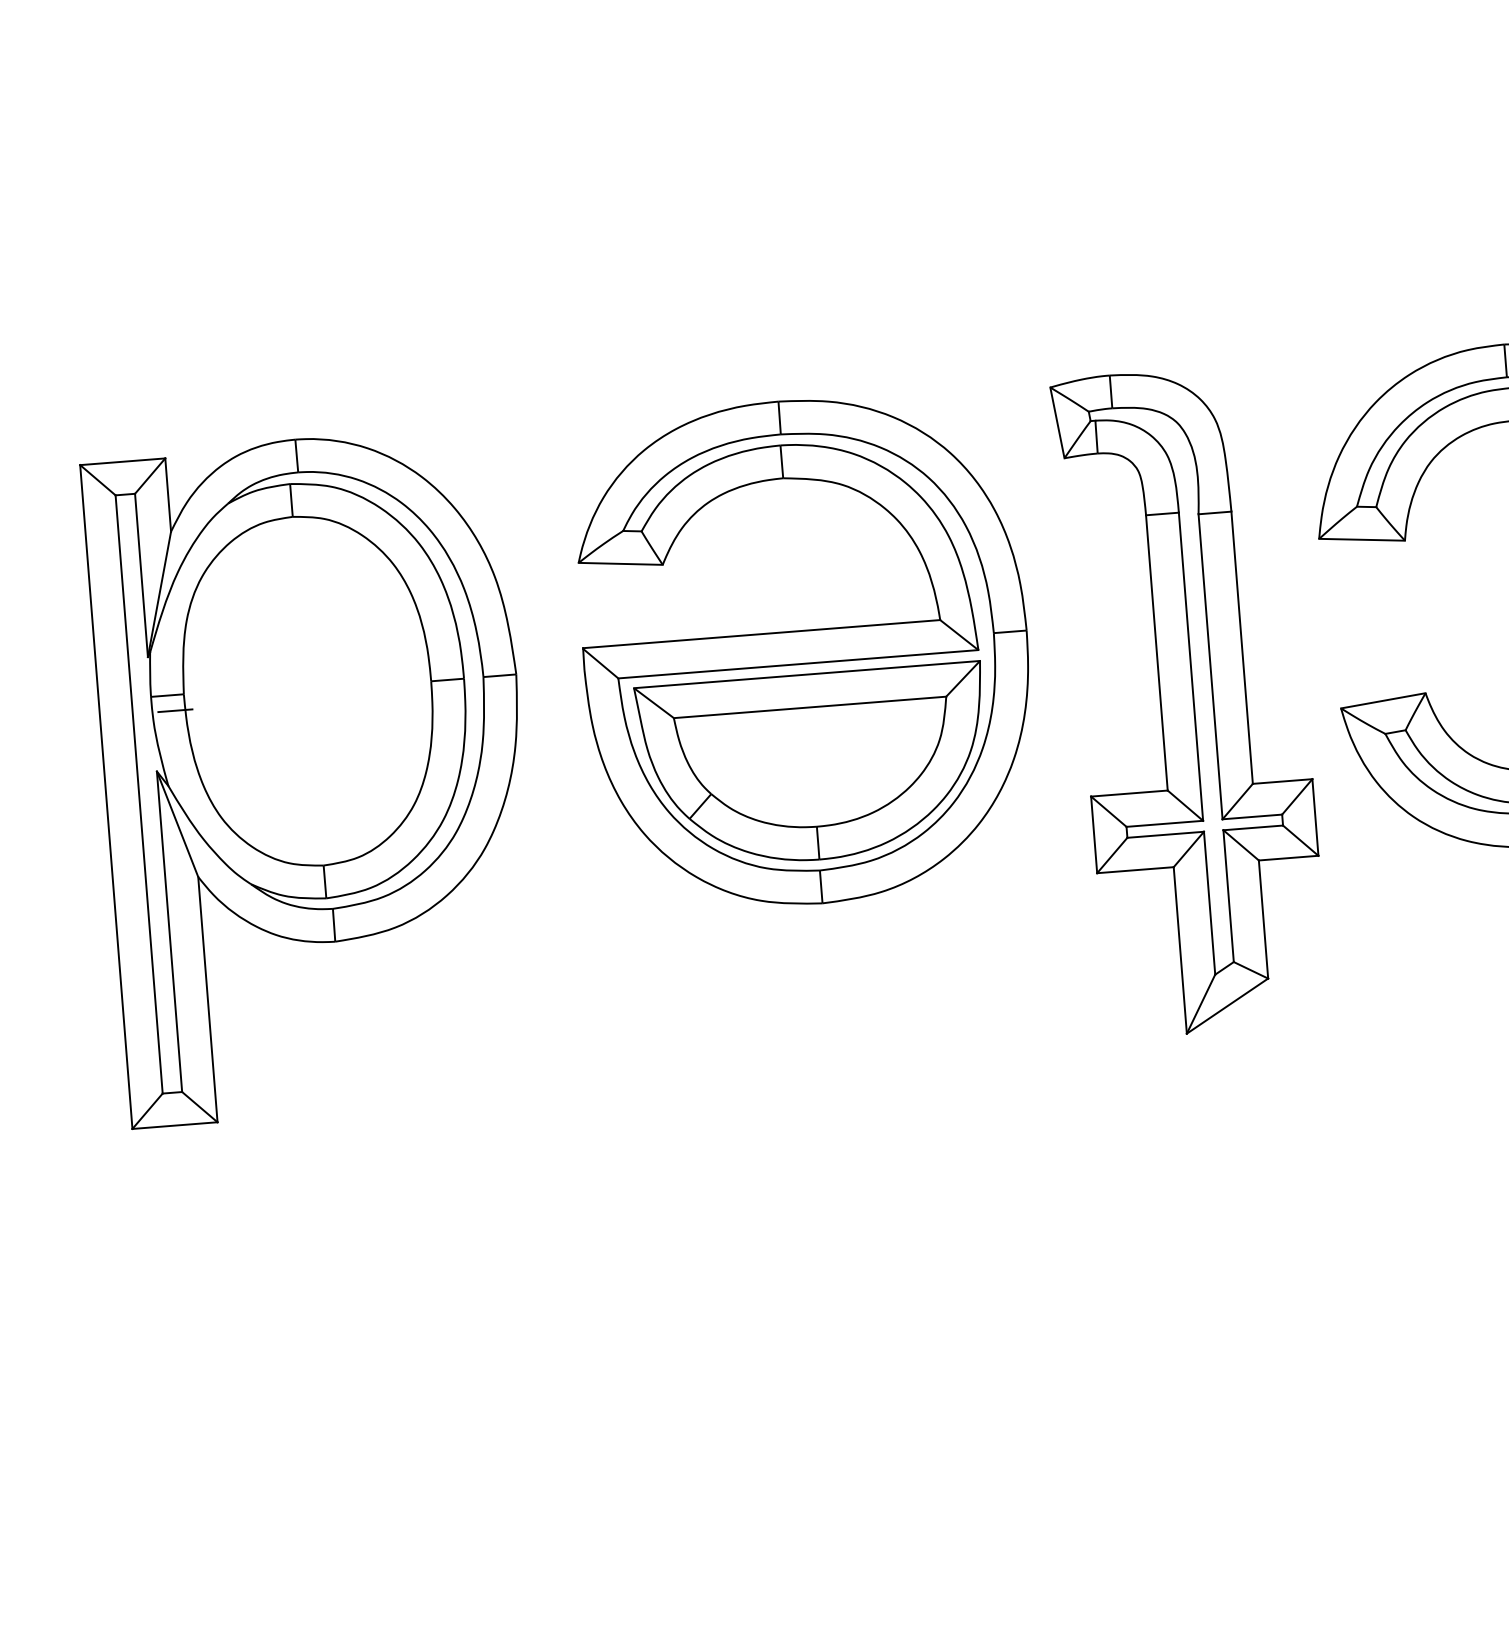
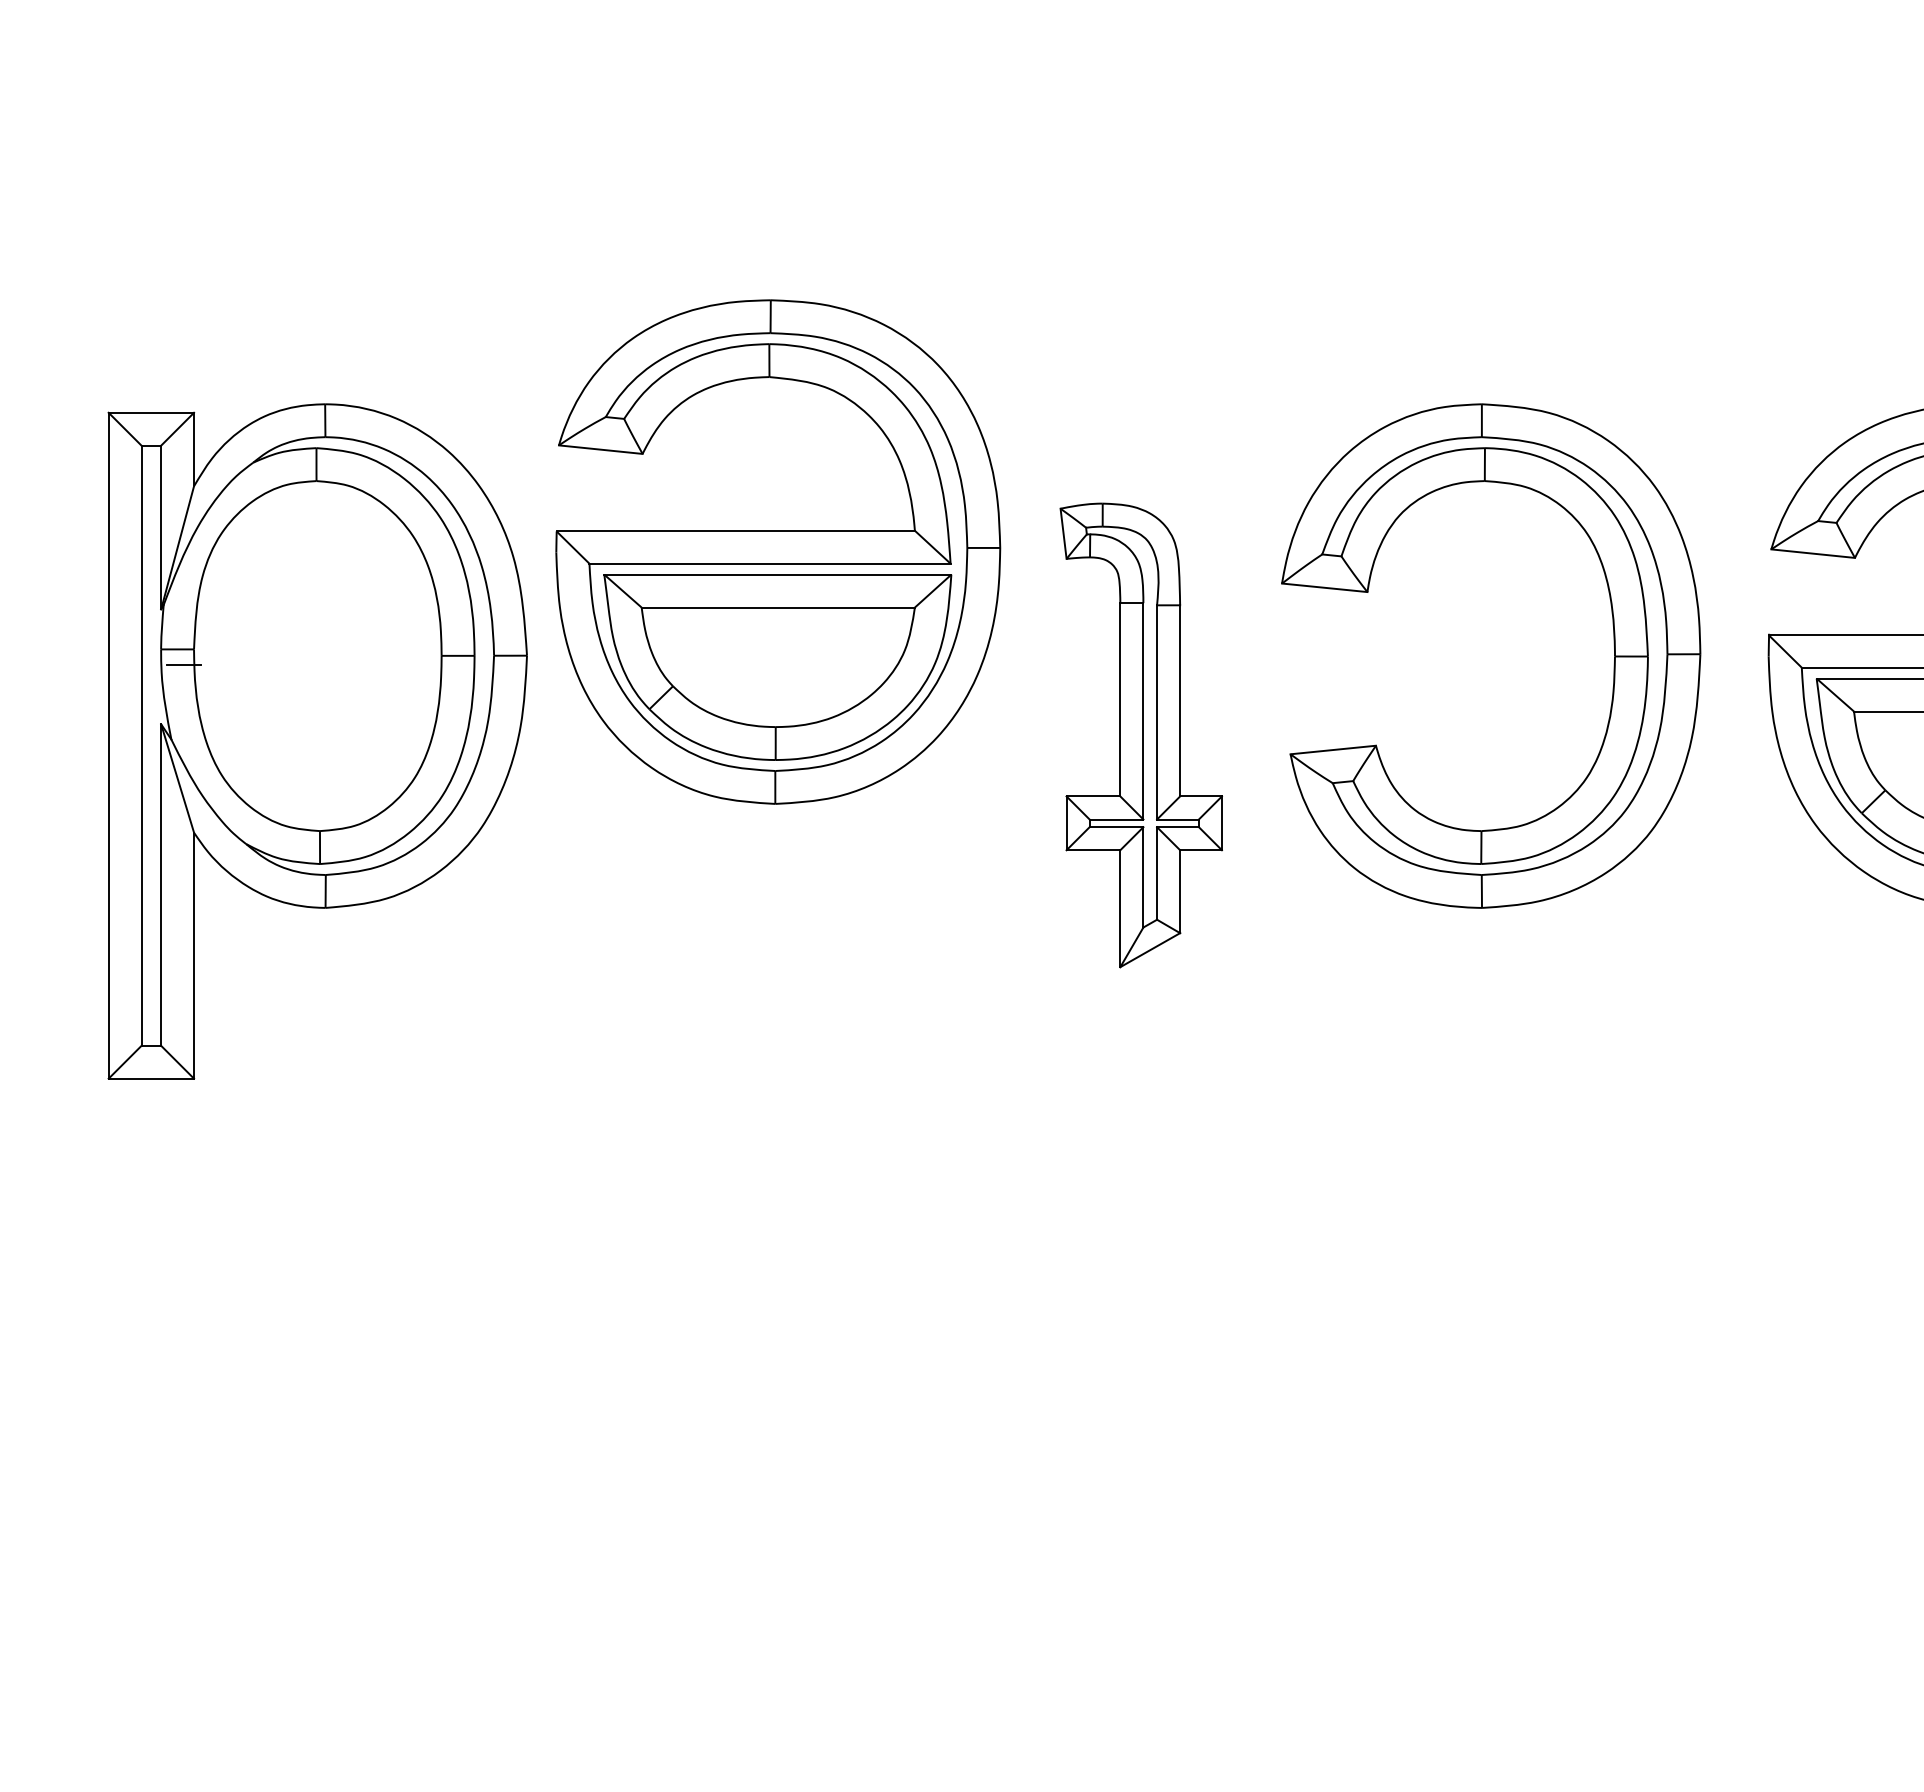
part: (805, 651) -> (778, 551), moved
part: (1190, 701) -> (1141, 735), size x0.7
part: (314, 776) -> (317, 741), moved

